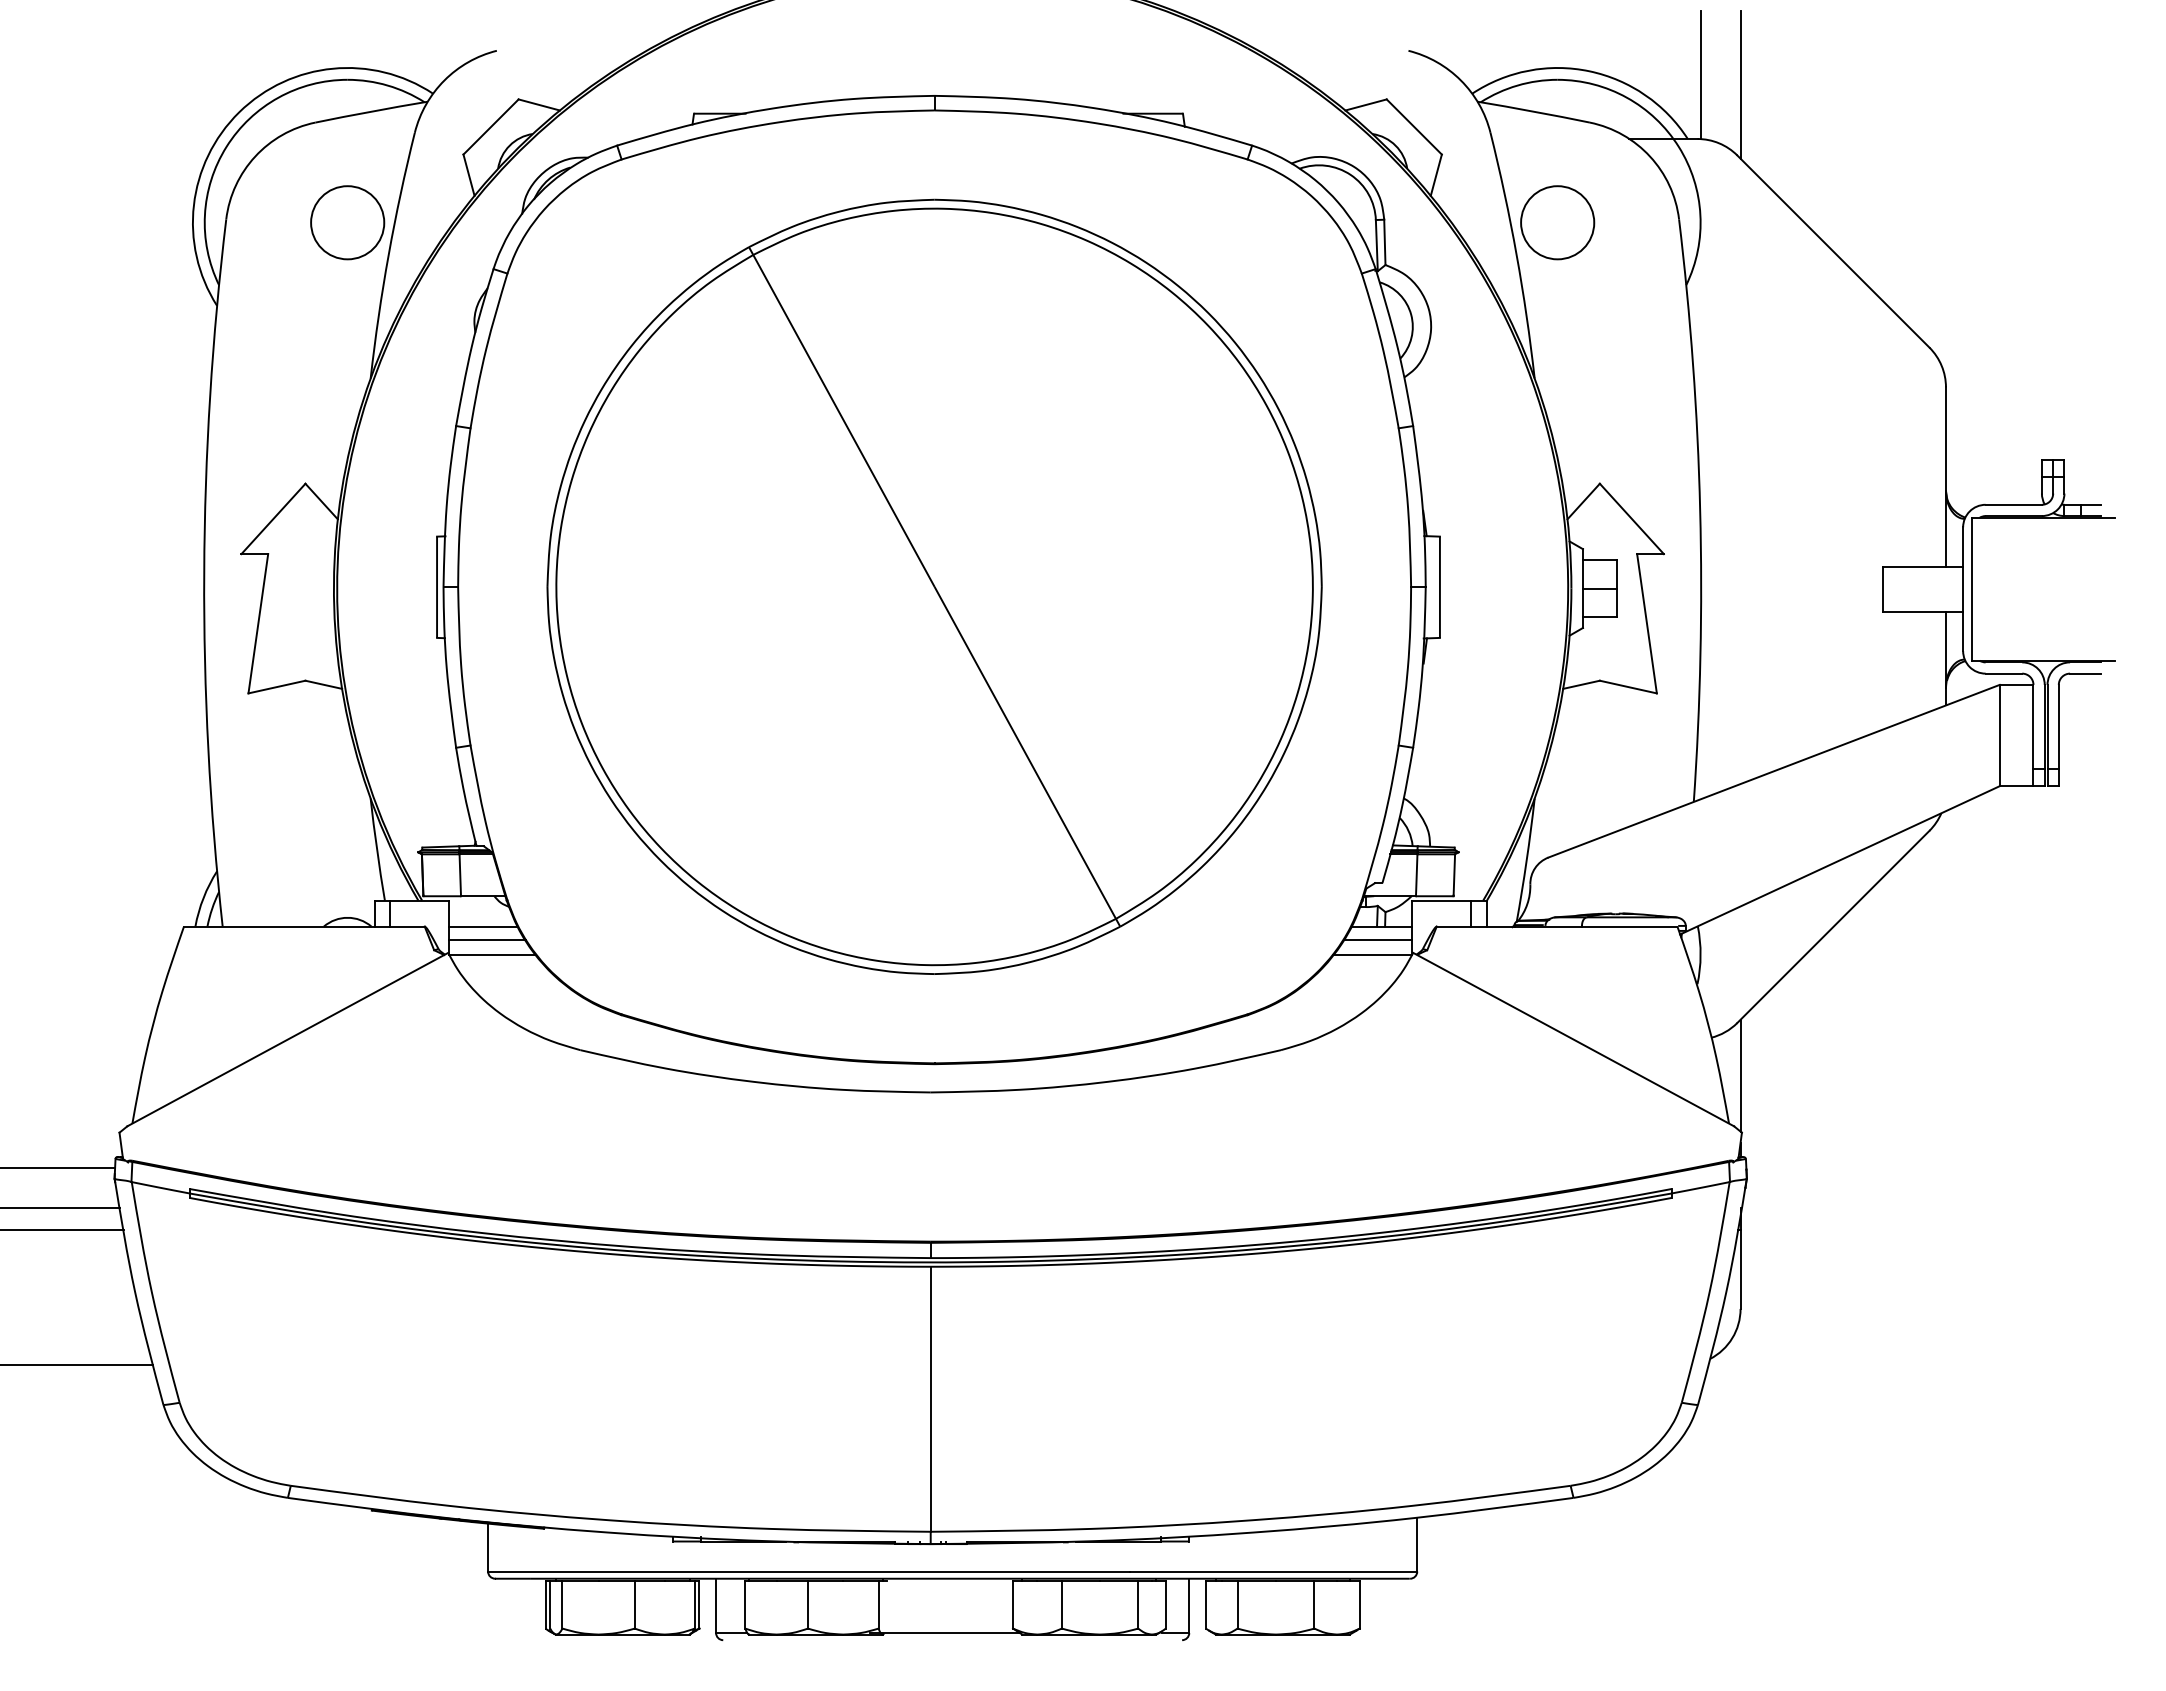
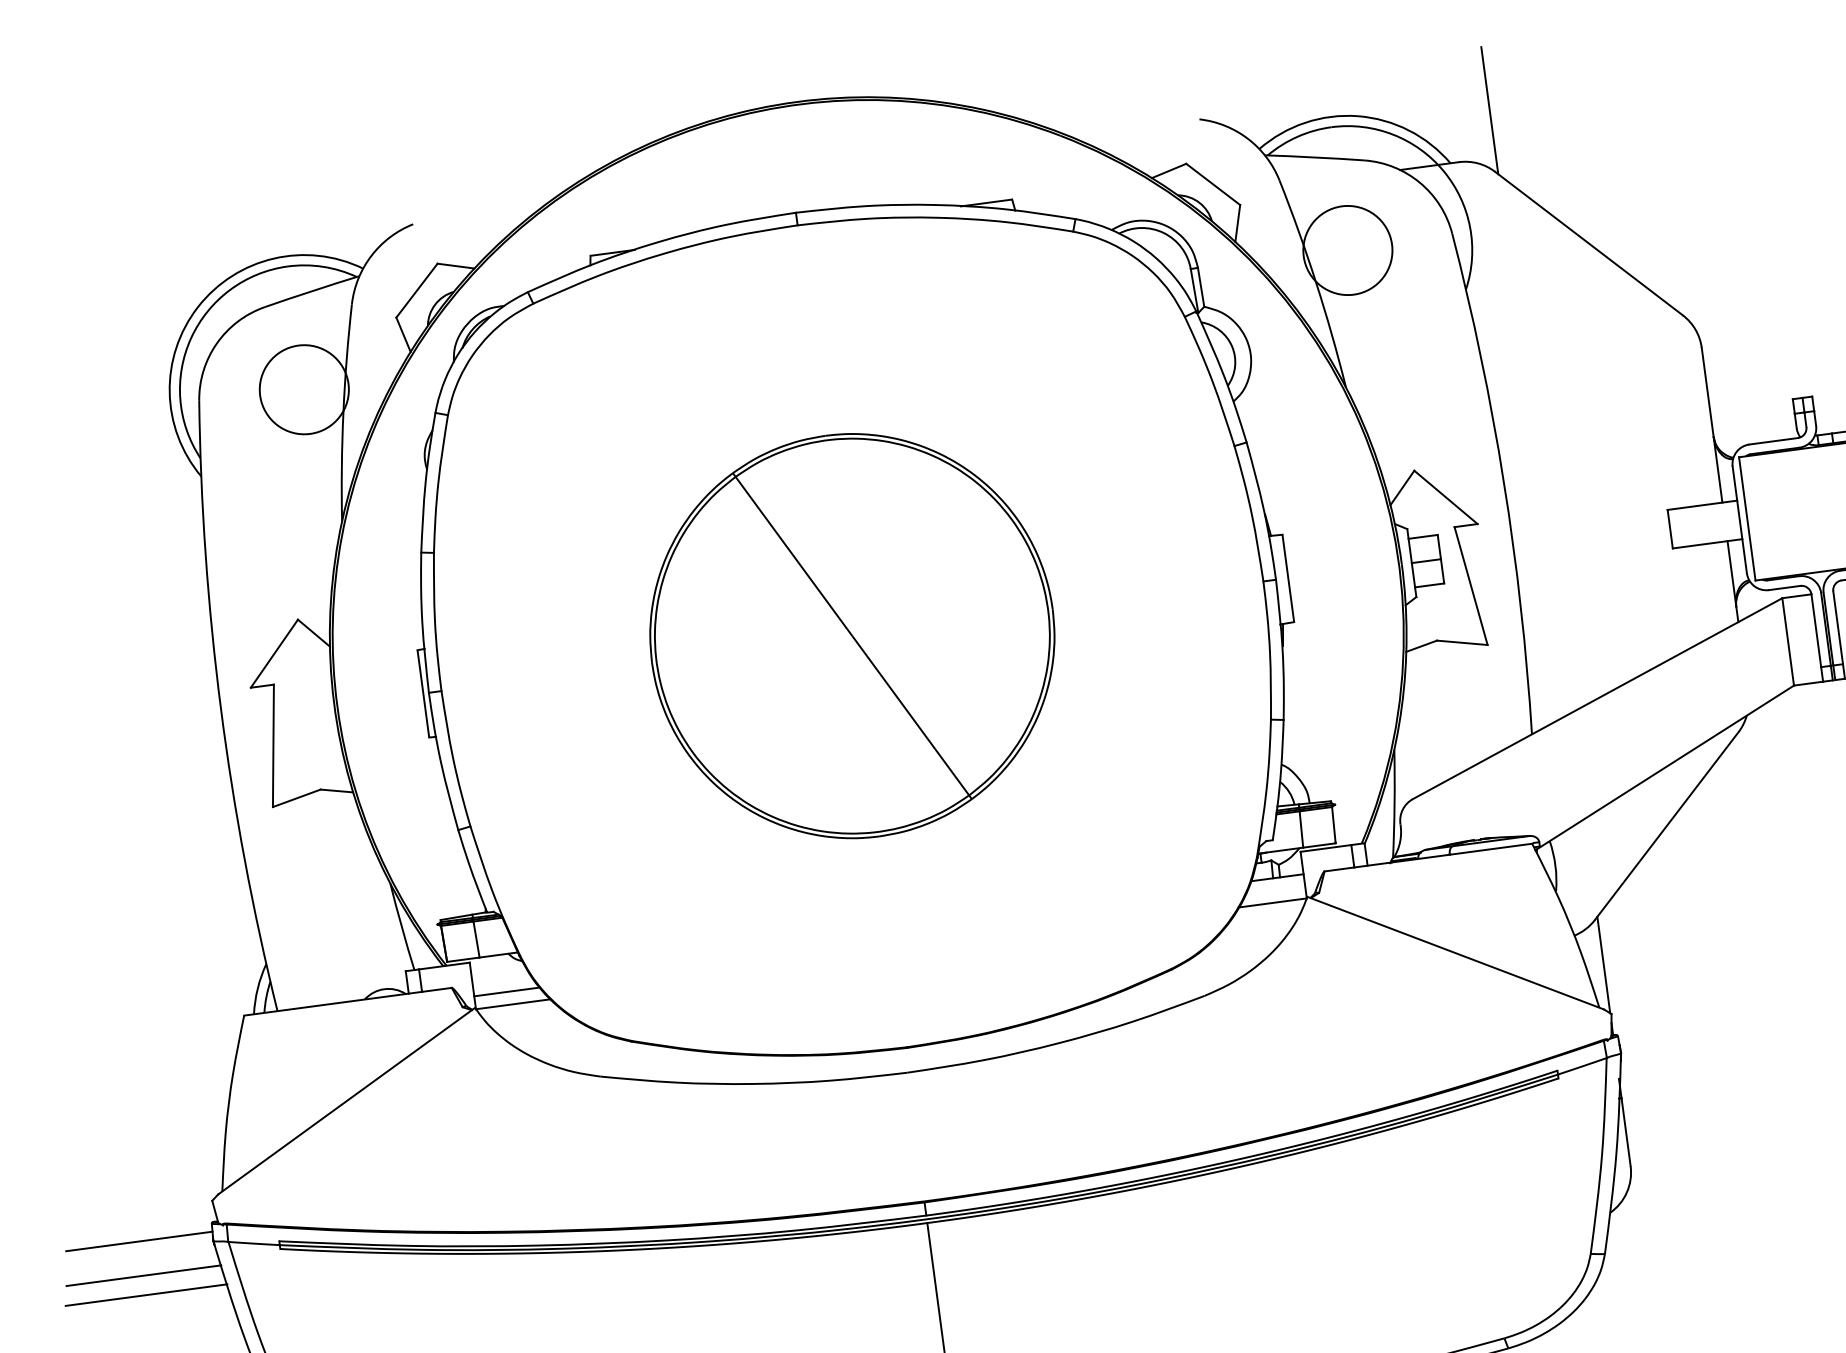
line: (1700, 74) -> (1454, 106), removed
circle: (347, 222) -> (304, 389), size x1.4
circle: (1557, 222) -> (1347, 250), size x1.4
part: (934, 586) -> (852, 635), size x0.6
line: (483, 926) -> (502, 981), removed
line: (1378, 939) -> (1275, 889), removed

